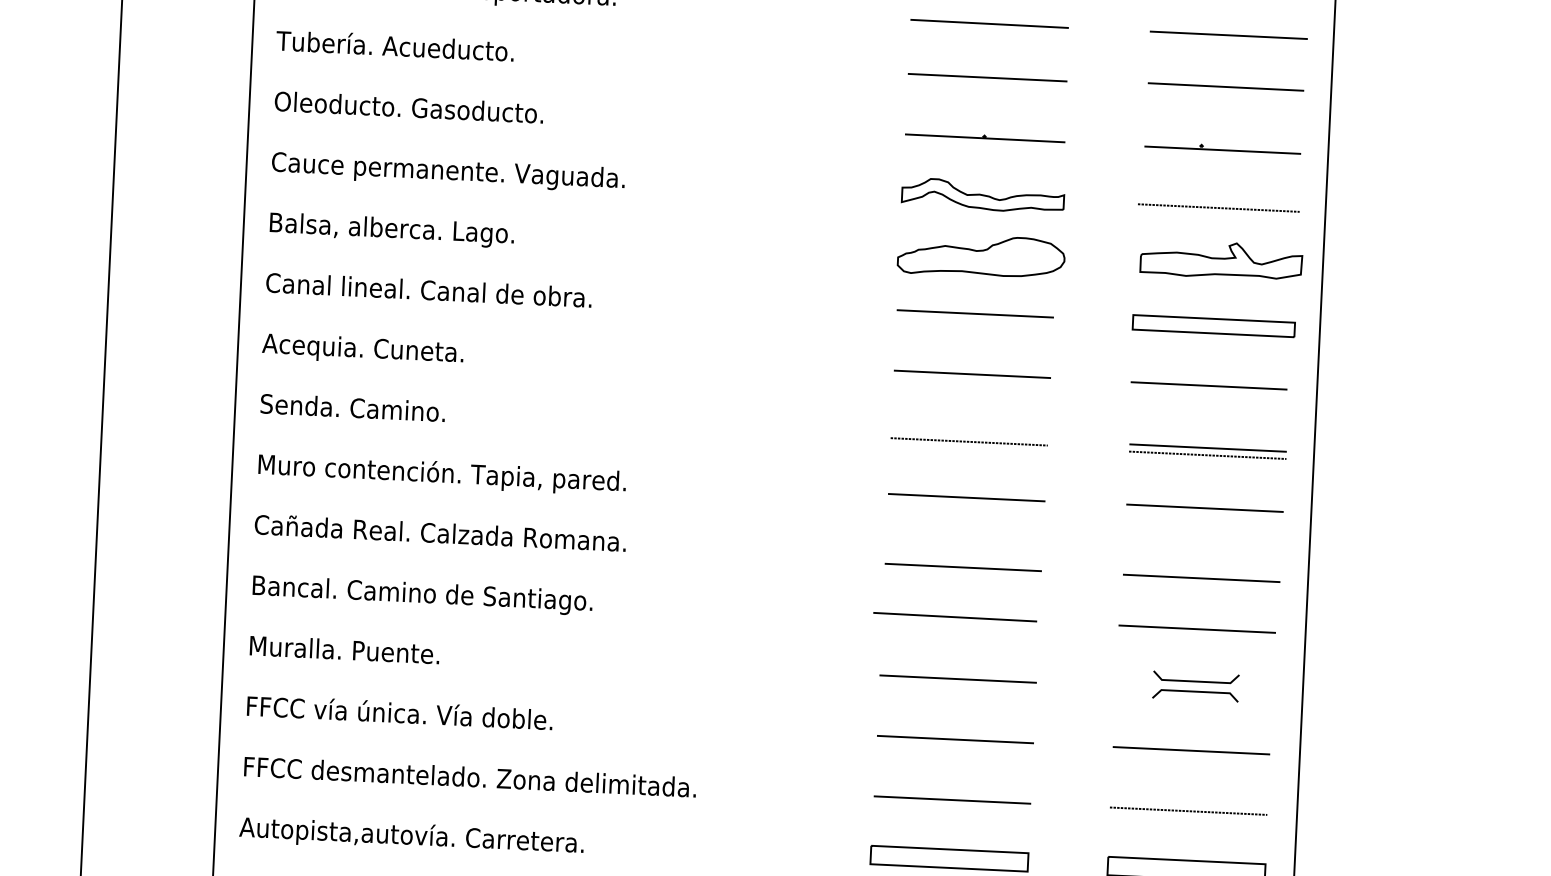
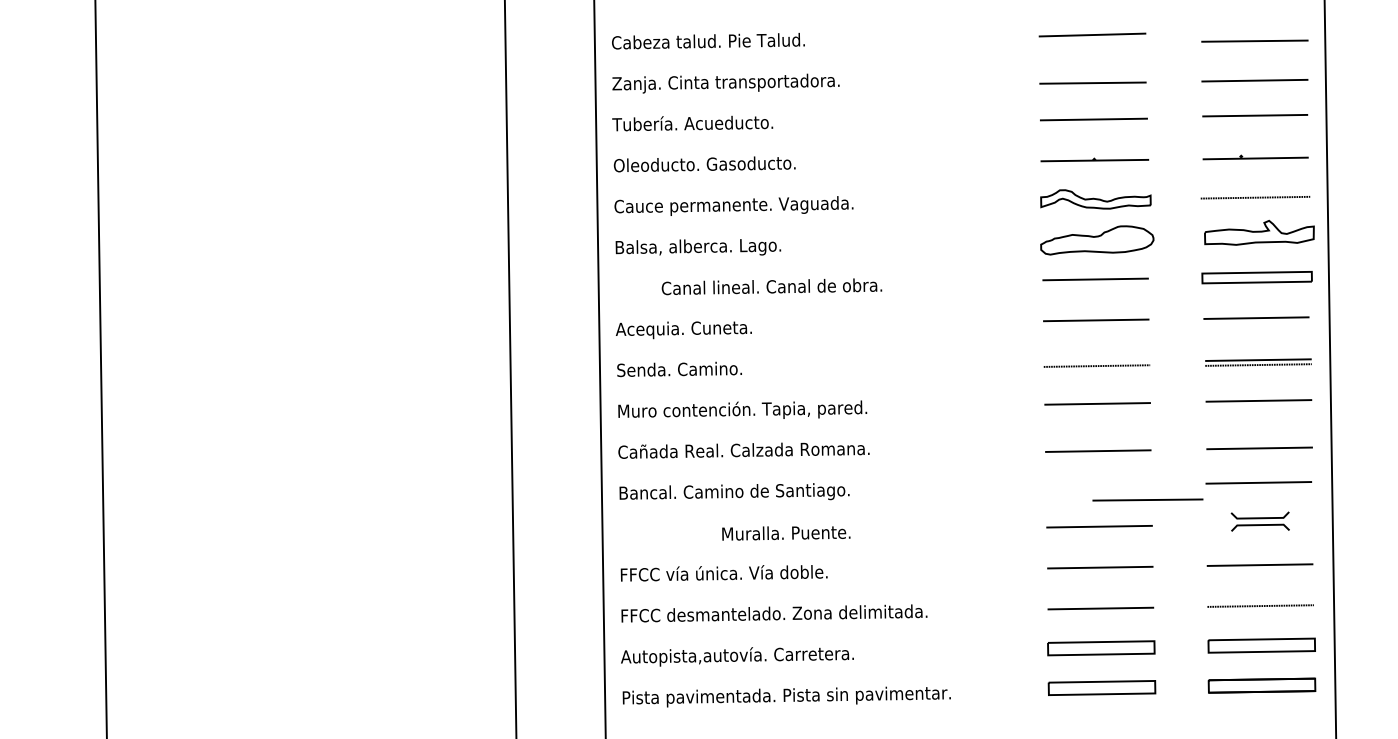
text: (428, 289) -> (771, 286), moved
line: (954, 616) -> (1147, 499), moved
text: (344, 650) -> (786, 533), moved

